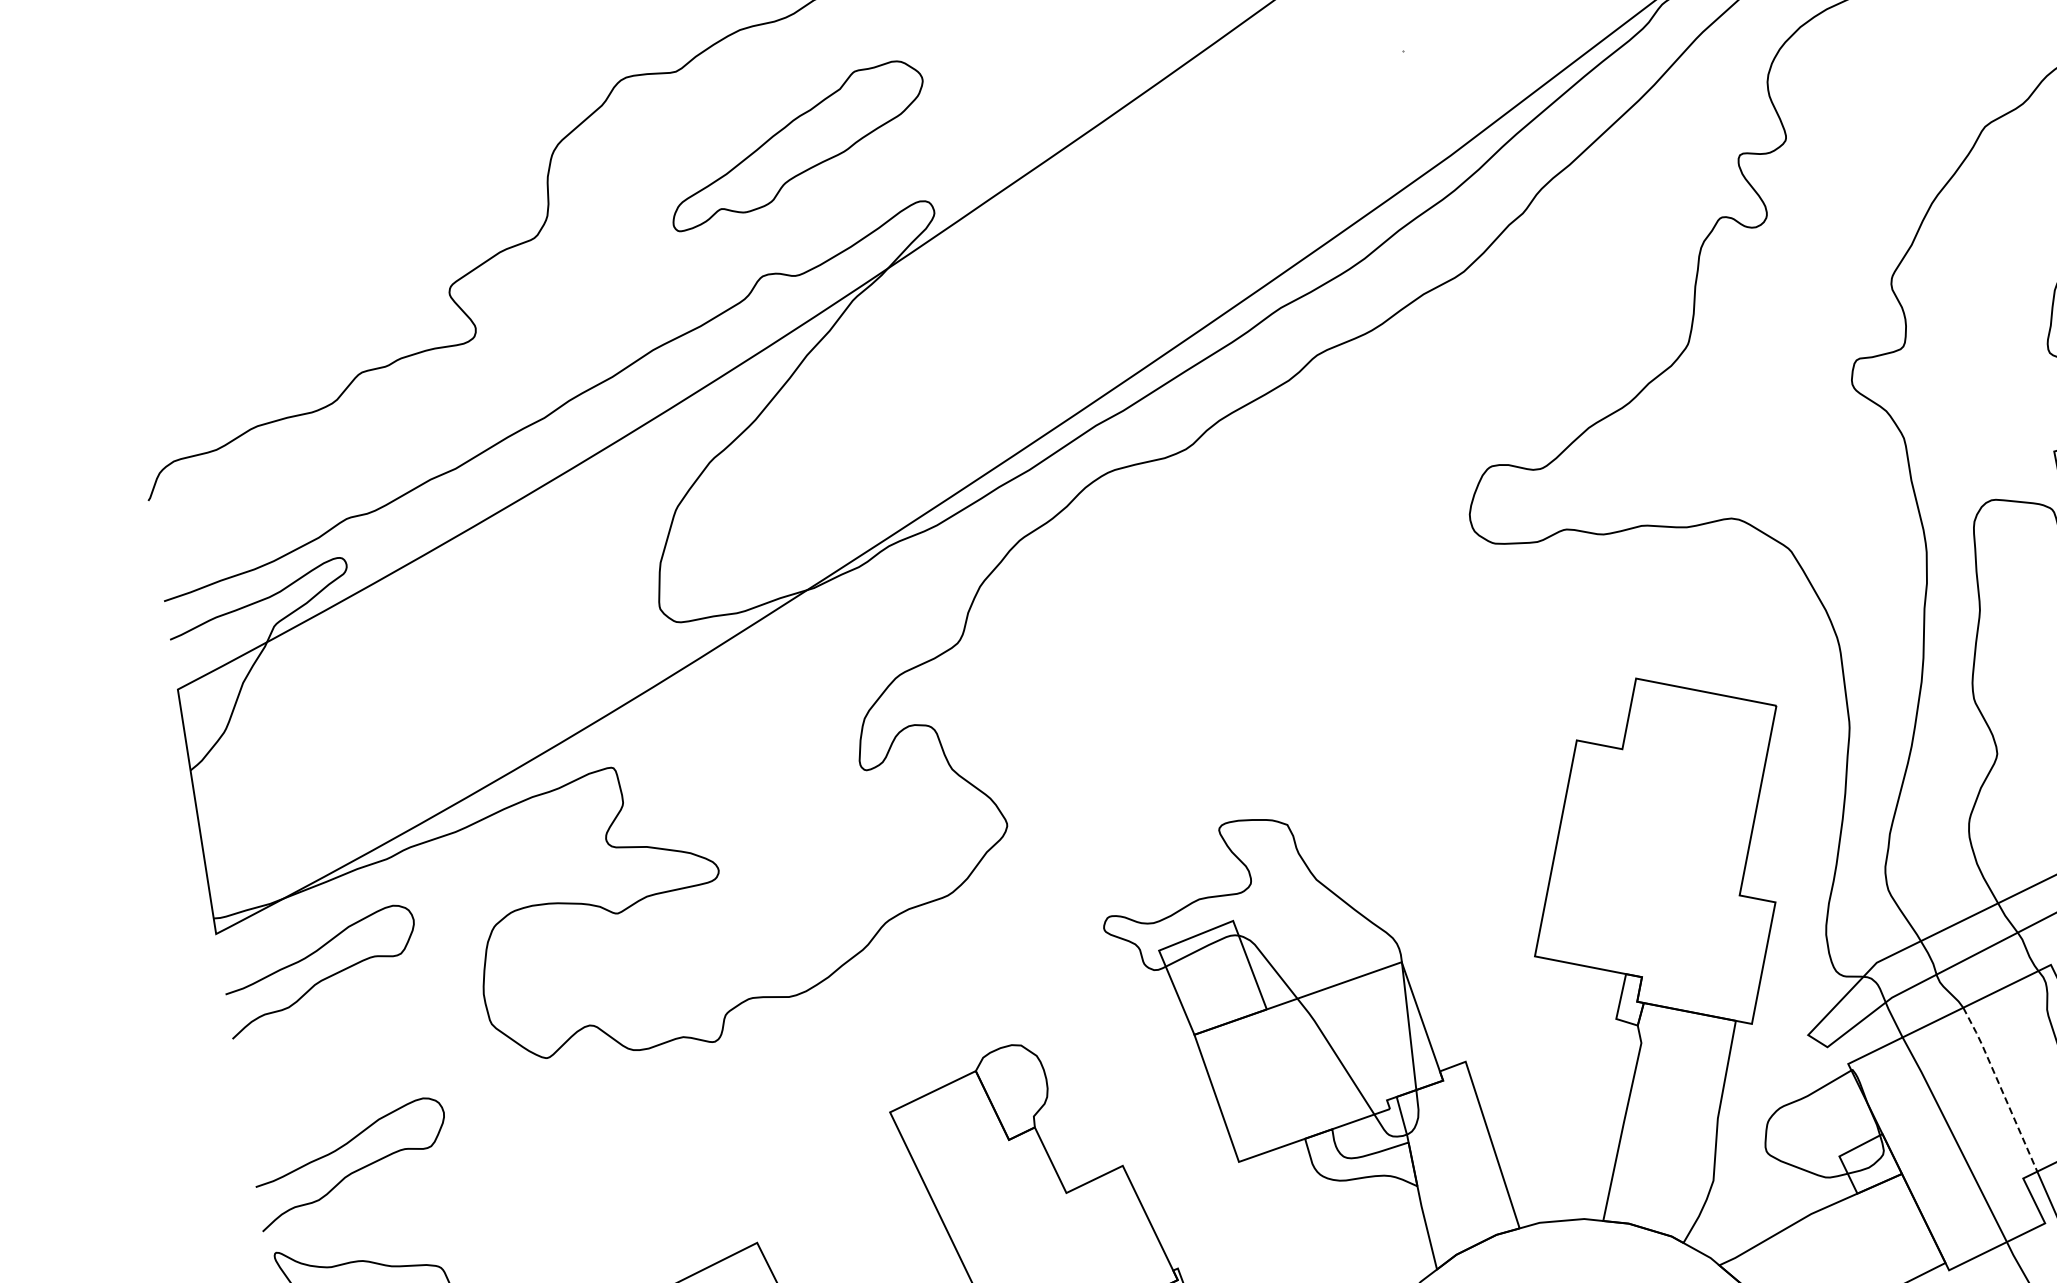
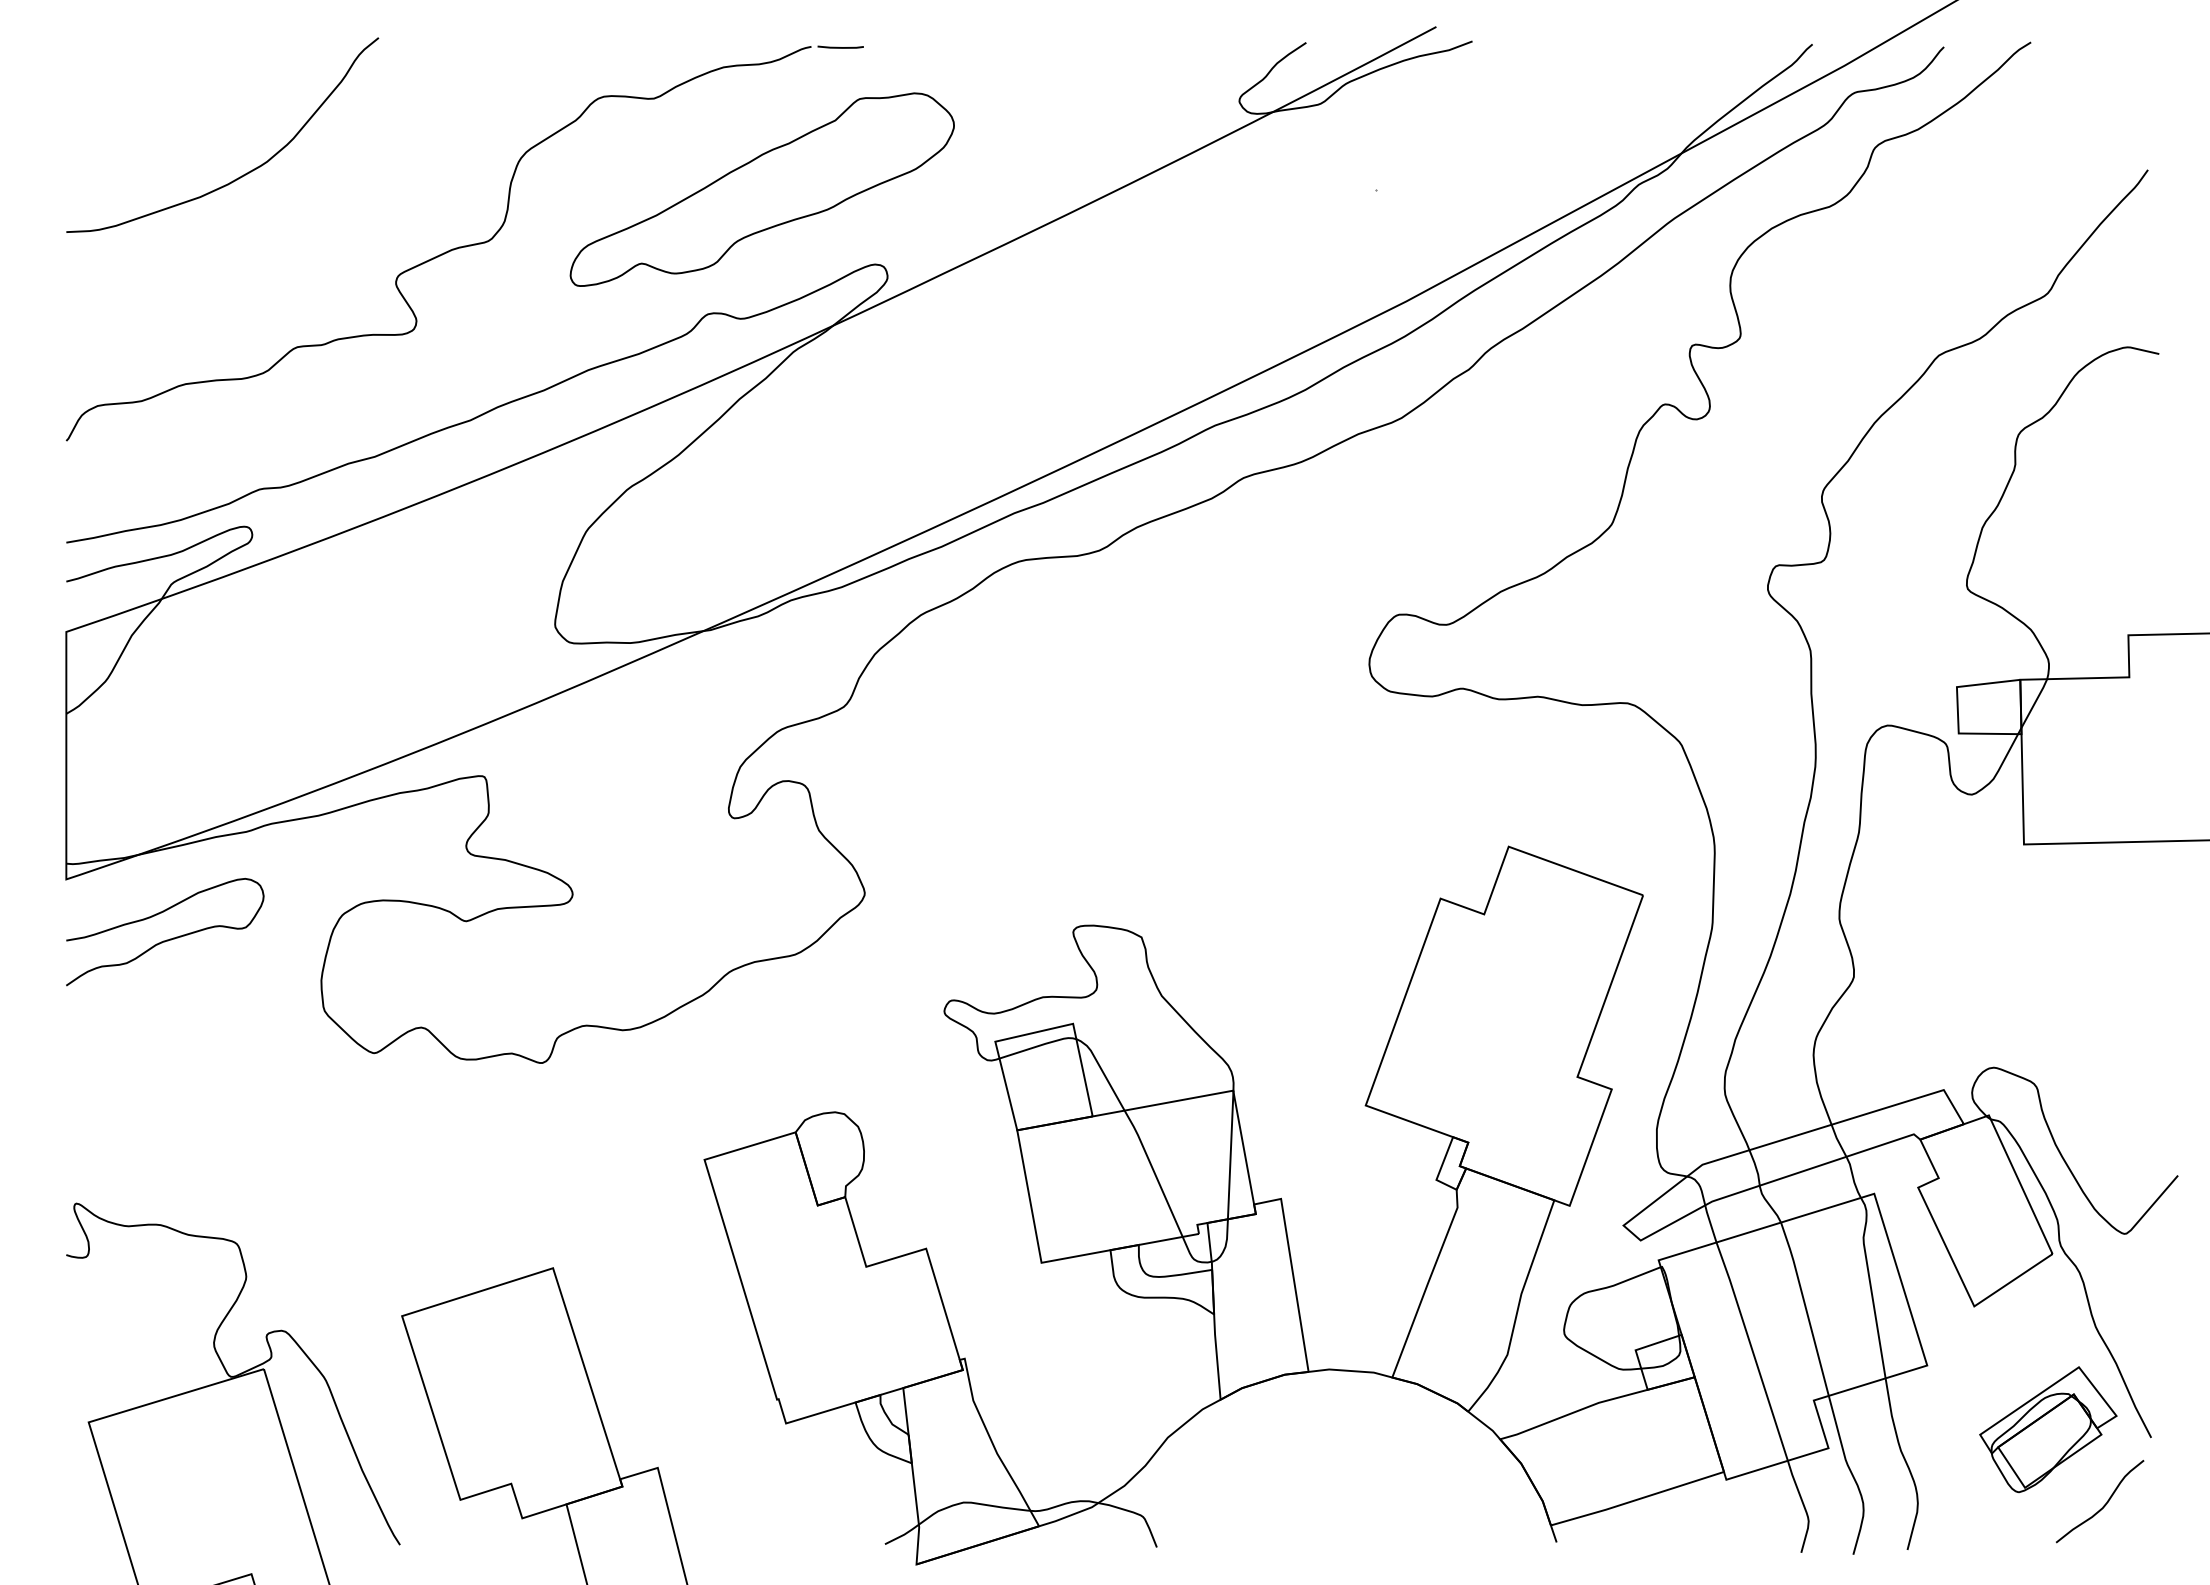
part: (796, 144) -> (761, 189), size x1.43
curve: (282, 210) -> (243, 174), added
line: (2000, 1088) -> (1805, 1308), dashed -> solid
curve: (354, 1170) -> (166, 1134), removed

